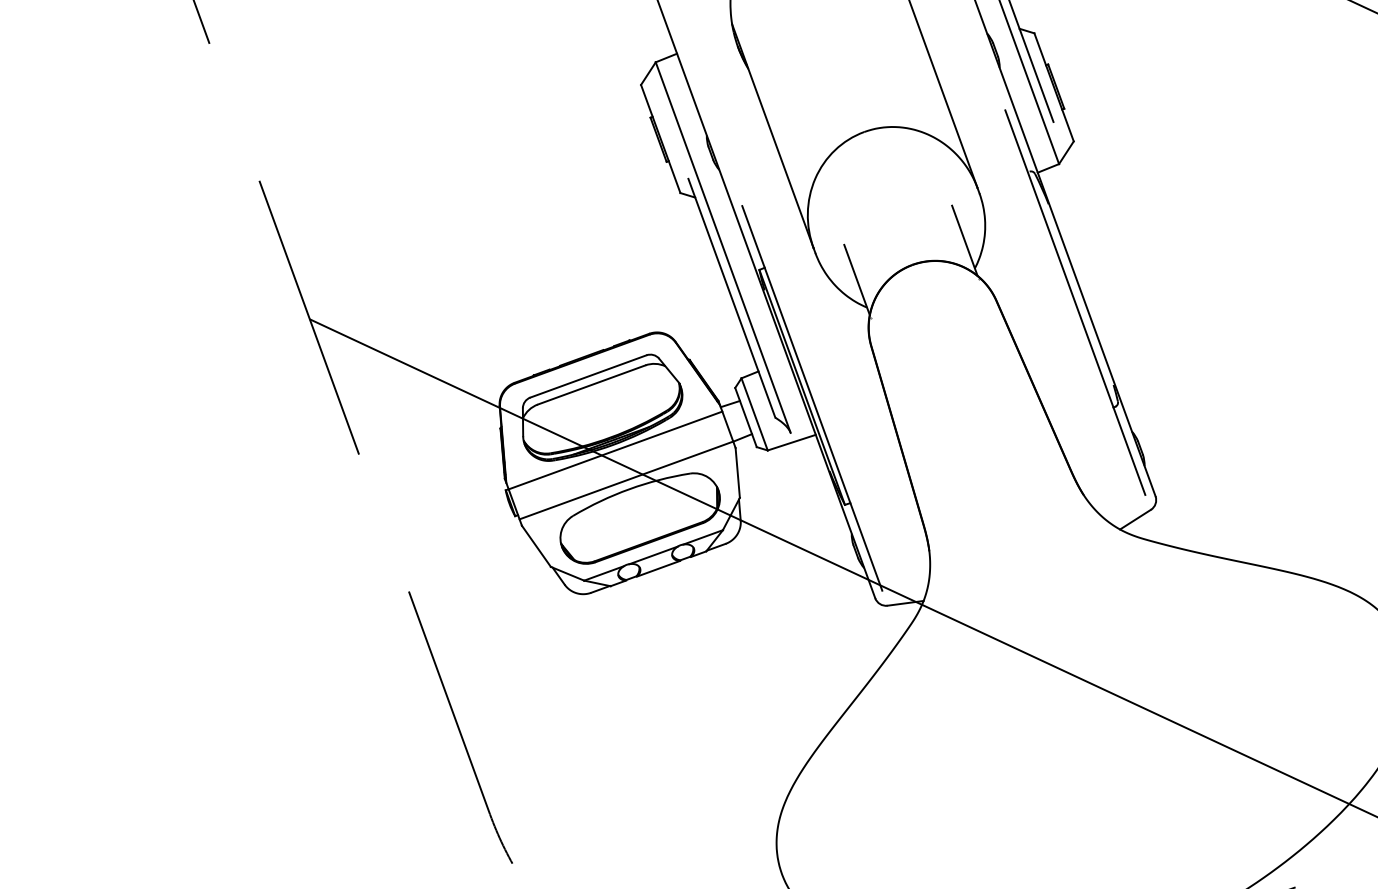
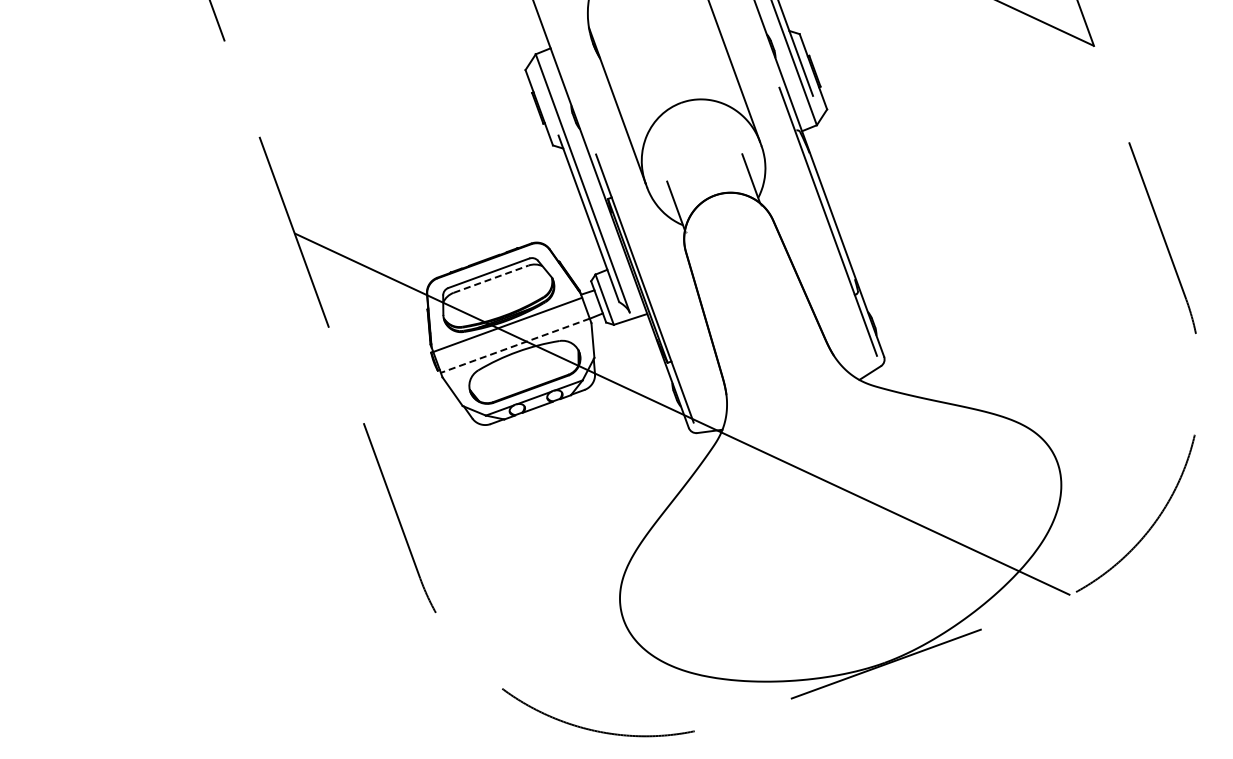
line: (592, 385) -> (491, 279), solid -> dashed
line: (625, 480) -> (514, 345), solid -> dashed

